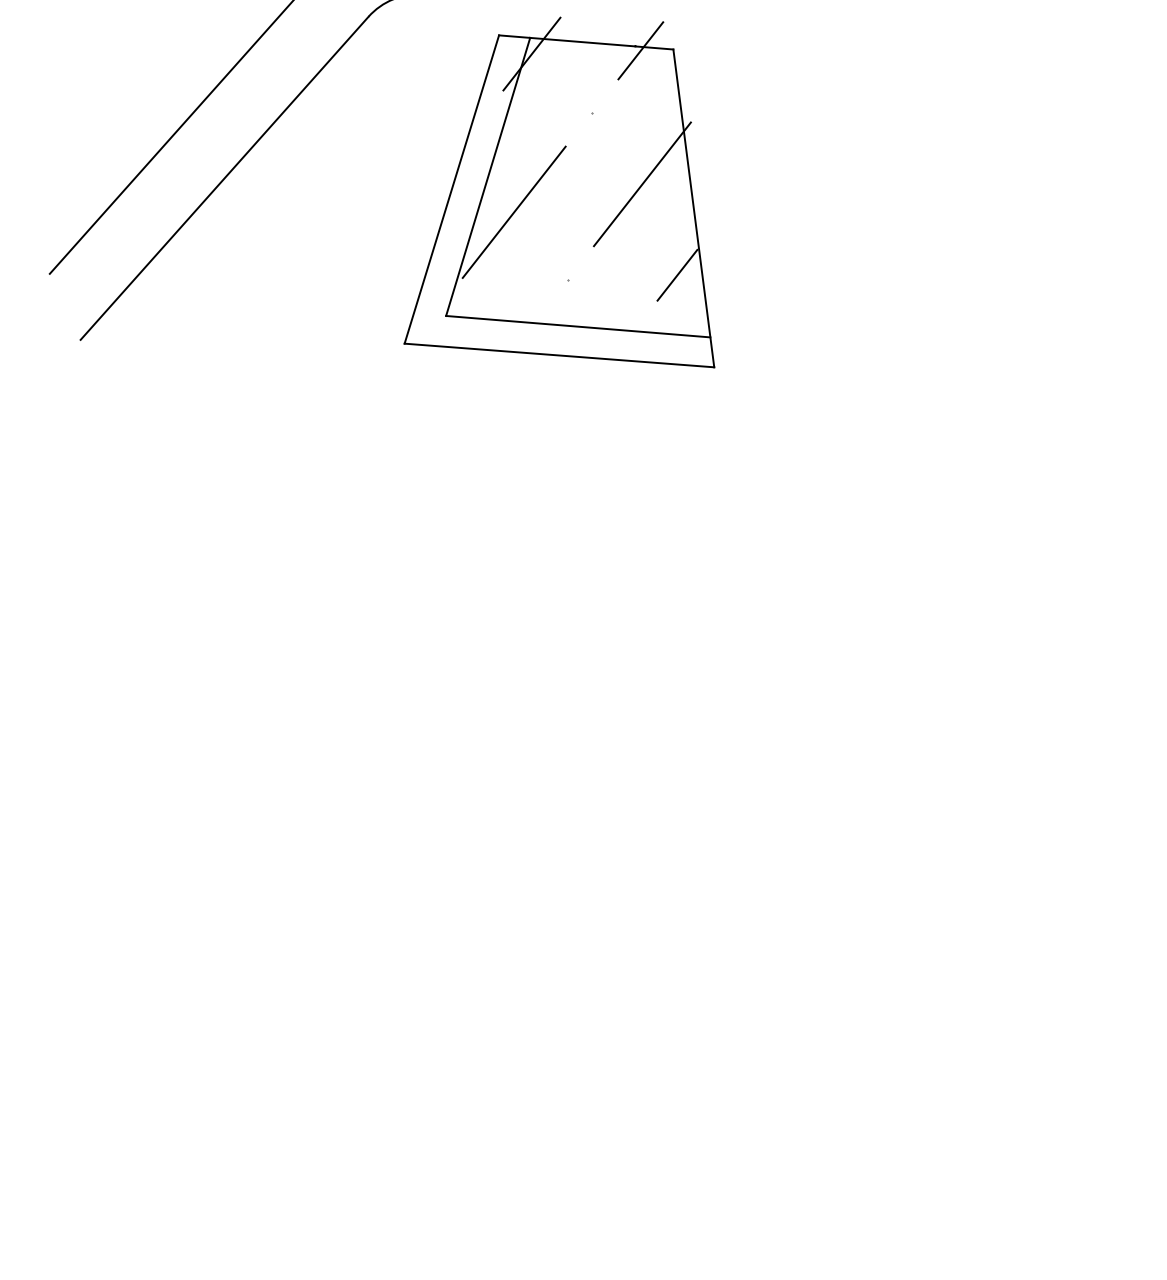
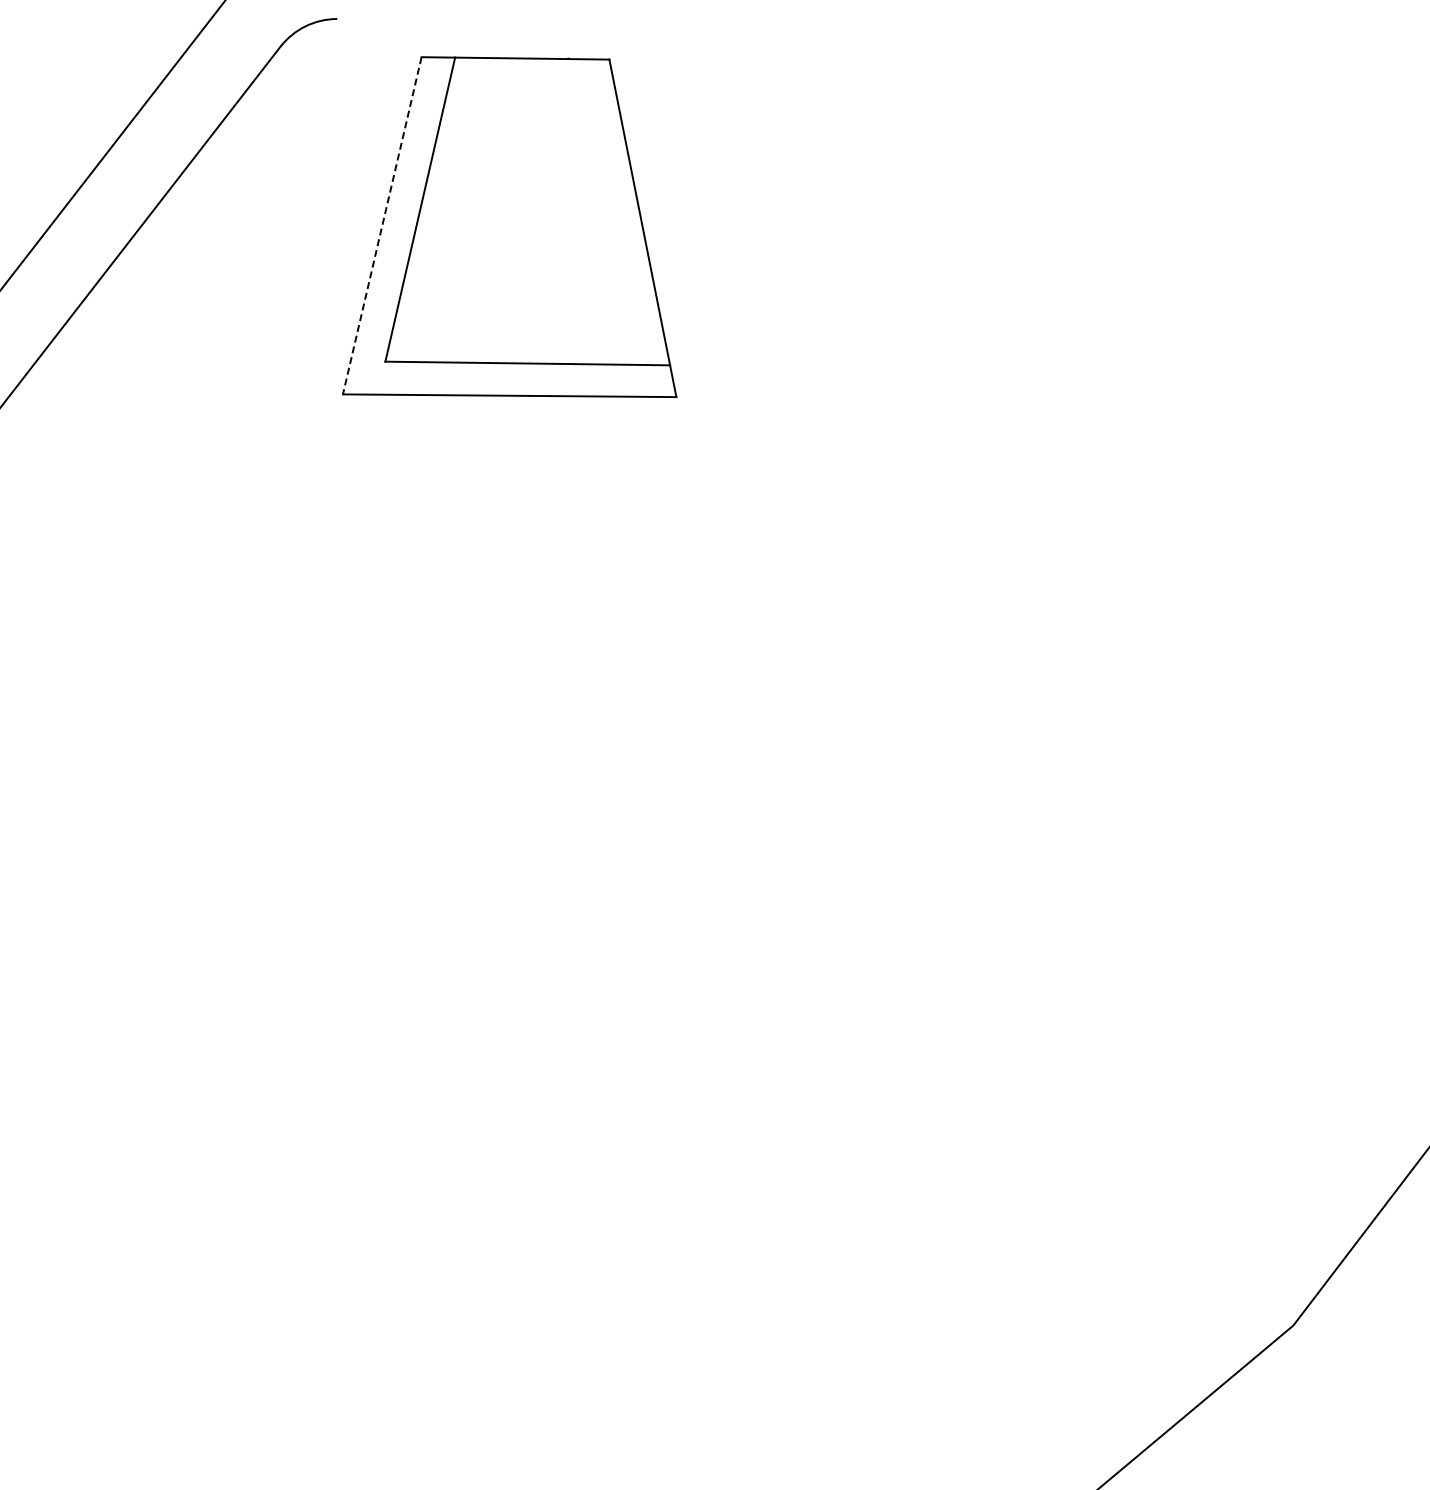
hatch: (586, 156) -> (524, 180), removed
line: (452, 190) -> (382, 226), solid -> dashed

